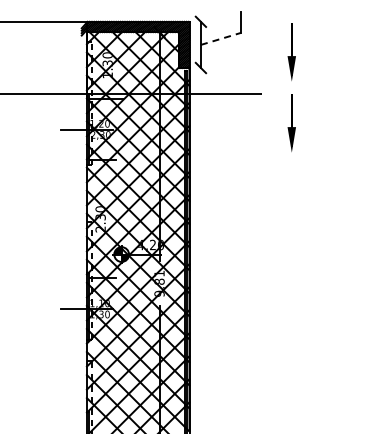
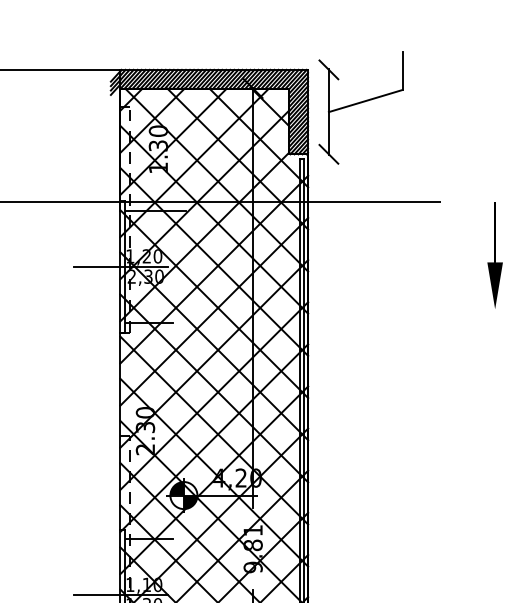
line: (221, 38) -> (366, 100), dashed -> solid
part: (291, 51) -> (494, 124), removed

